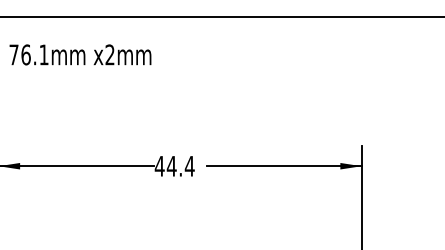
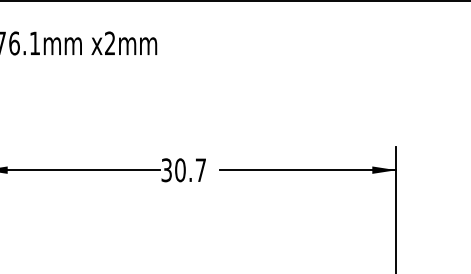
text: (174, 165) -> (183, 169), 44.4 -> 30.7

